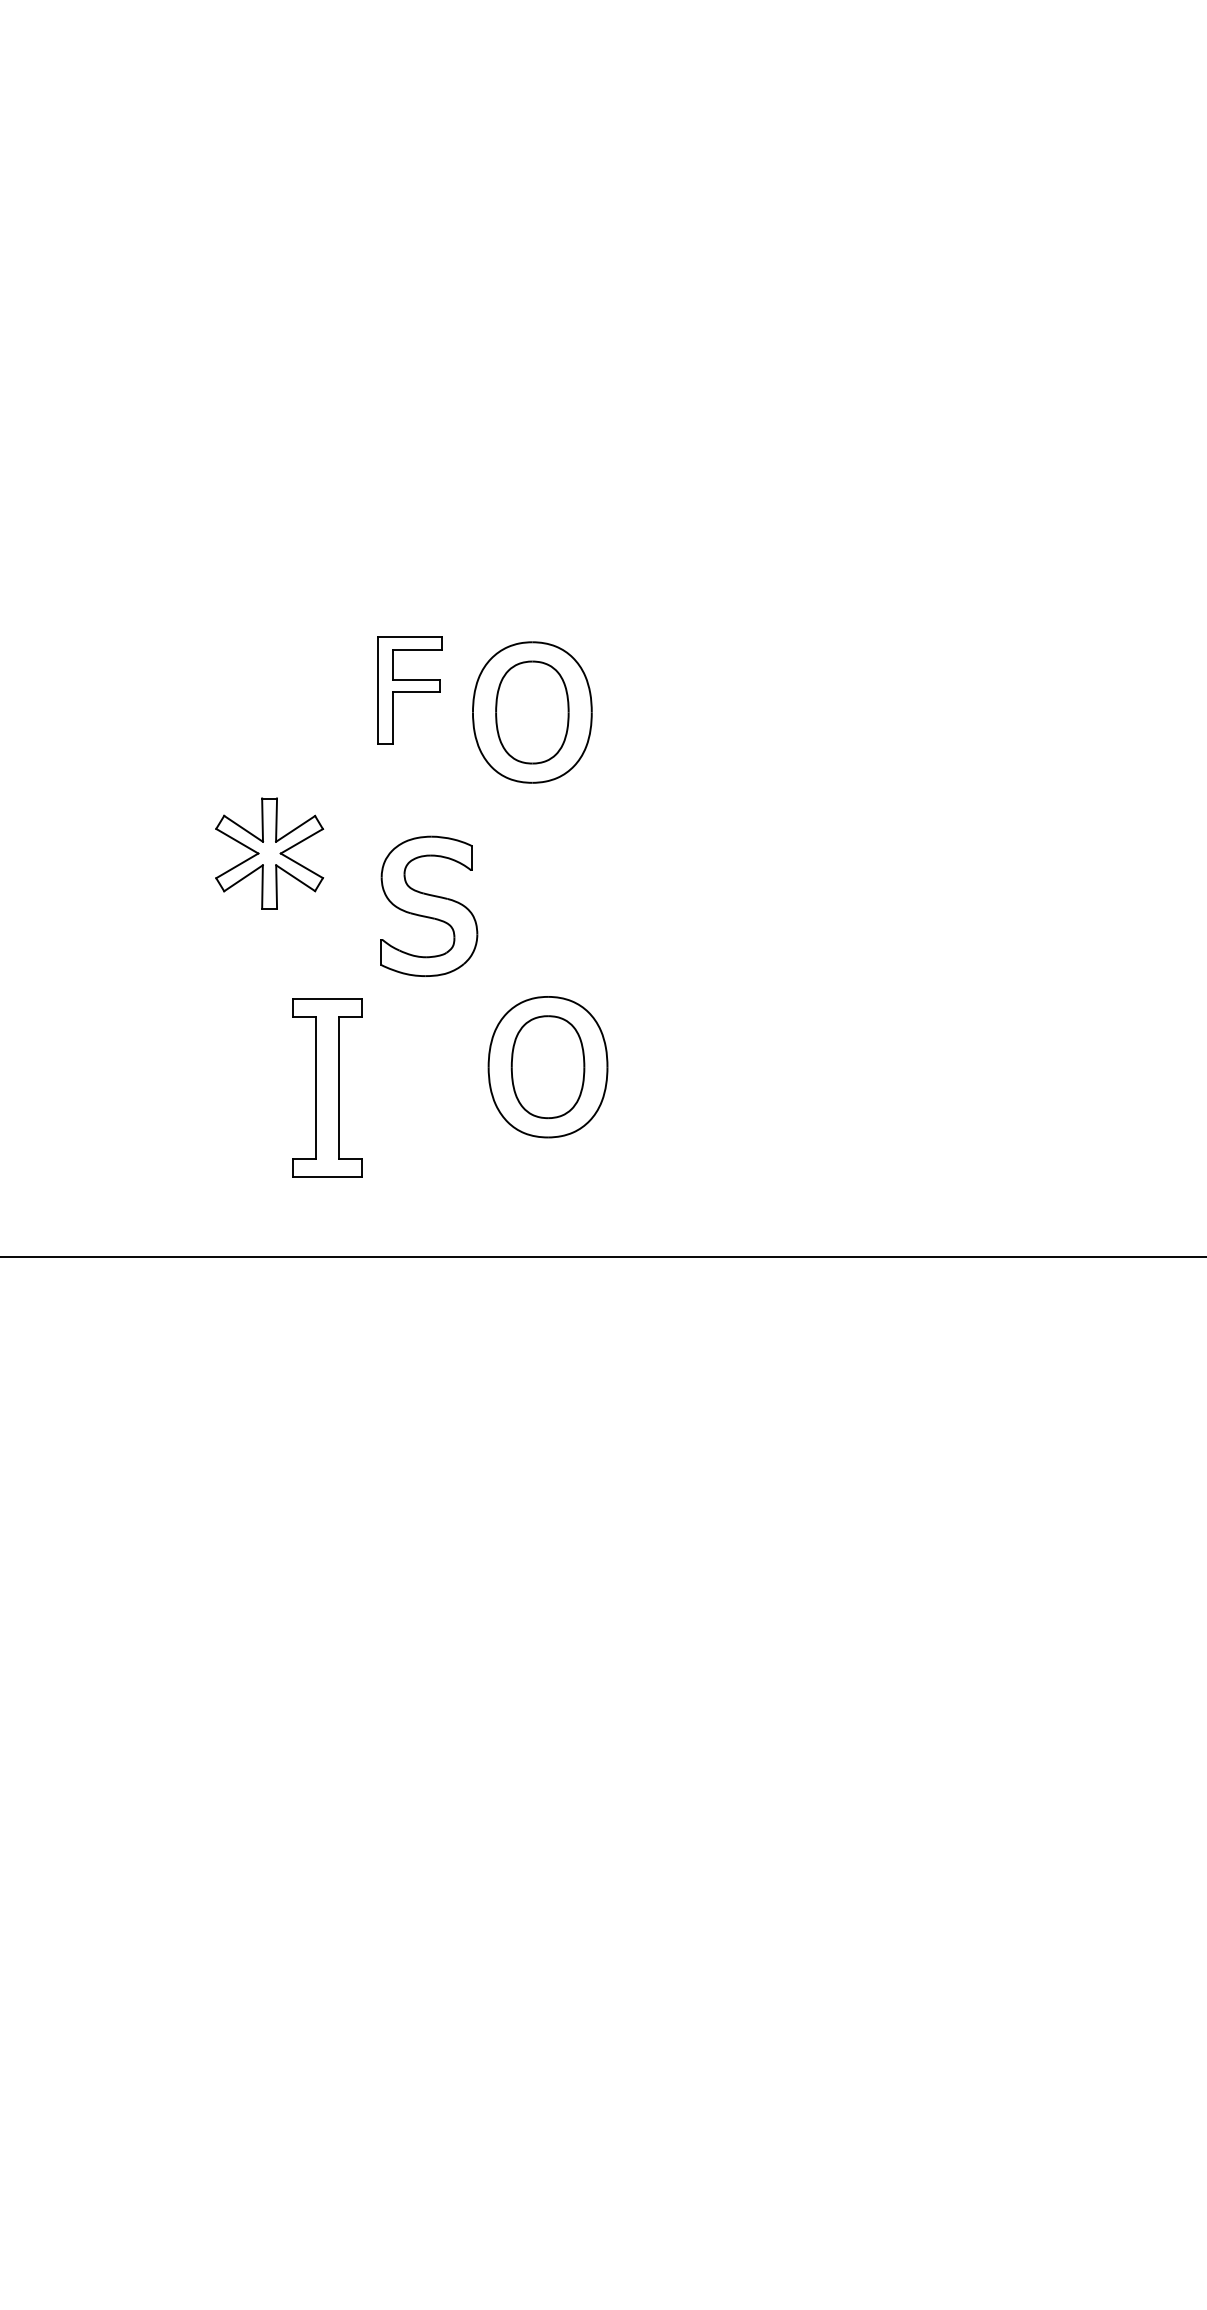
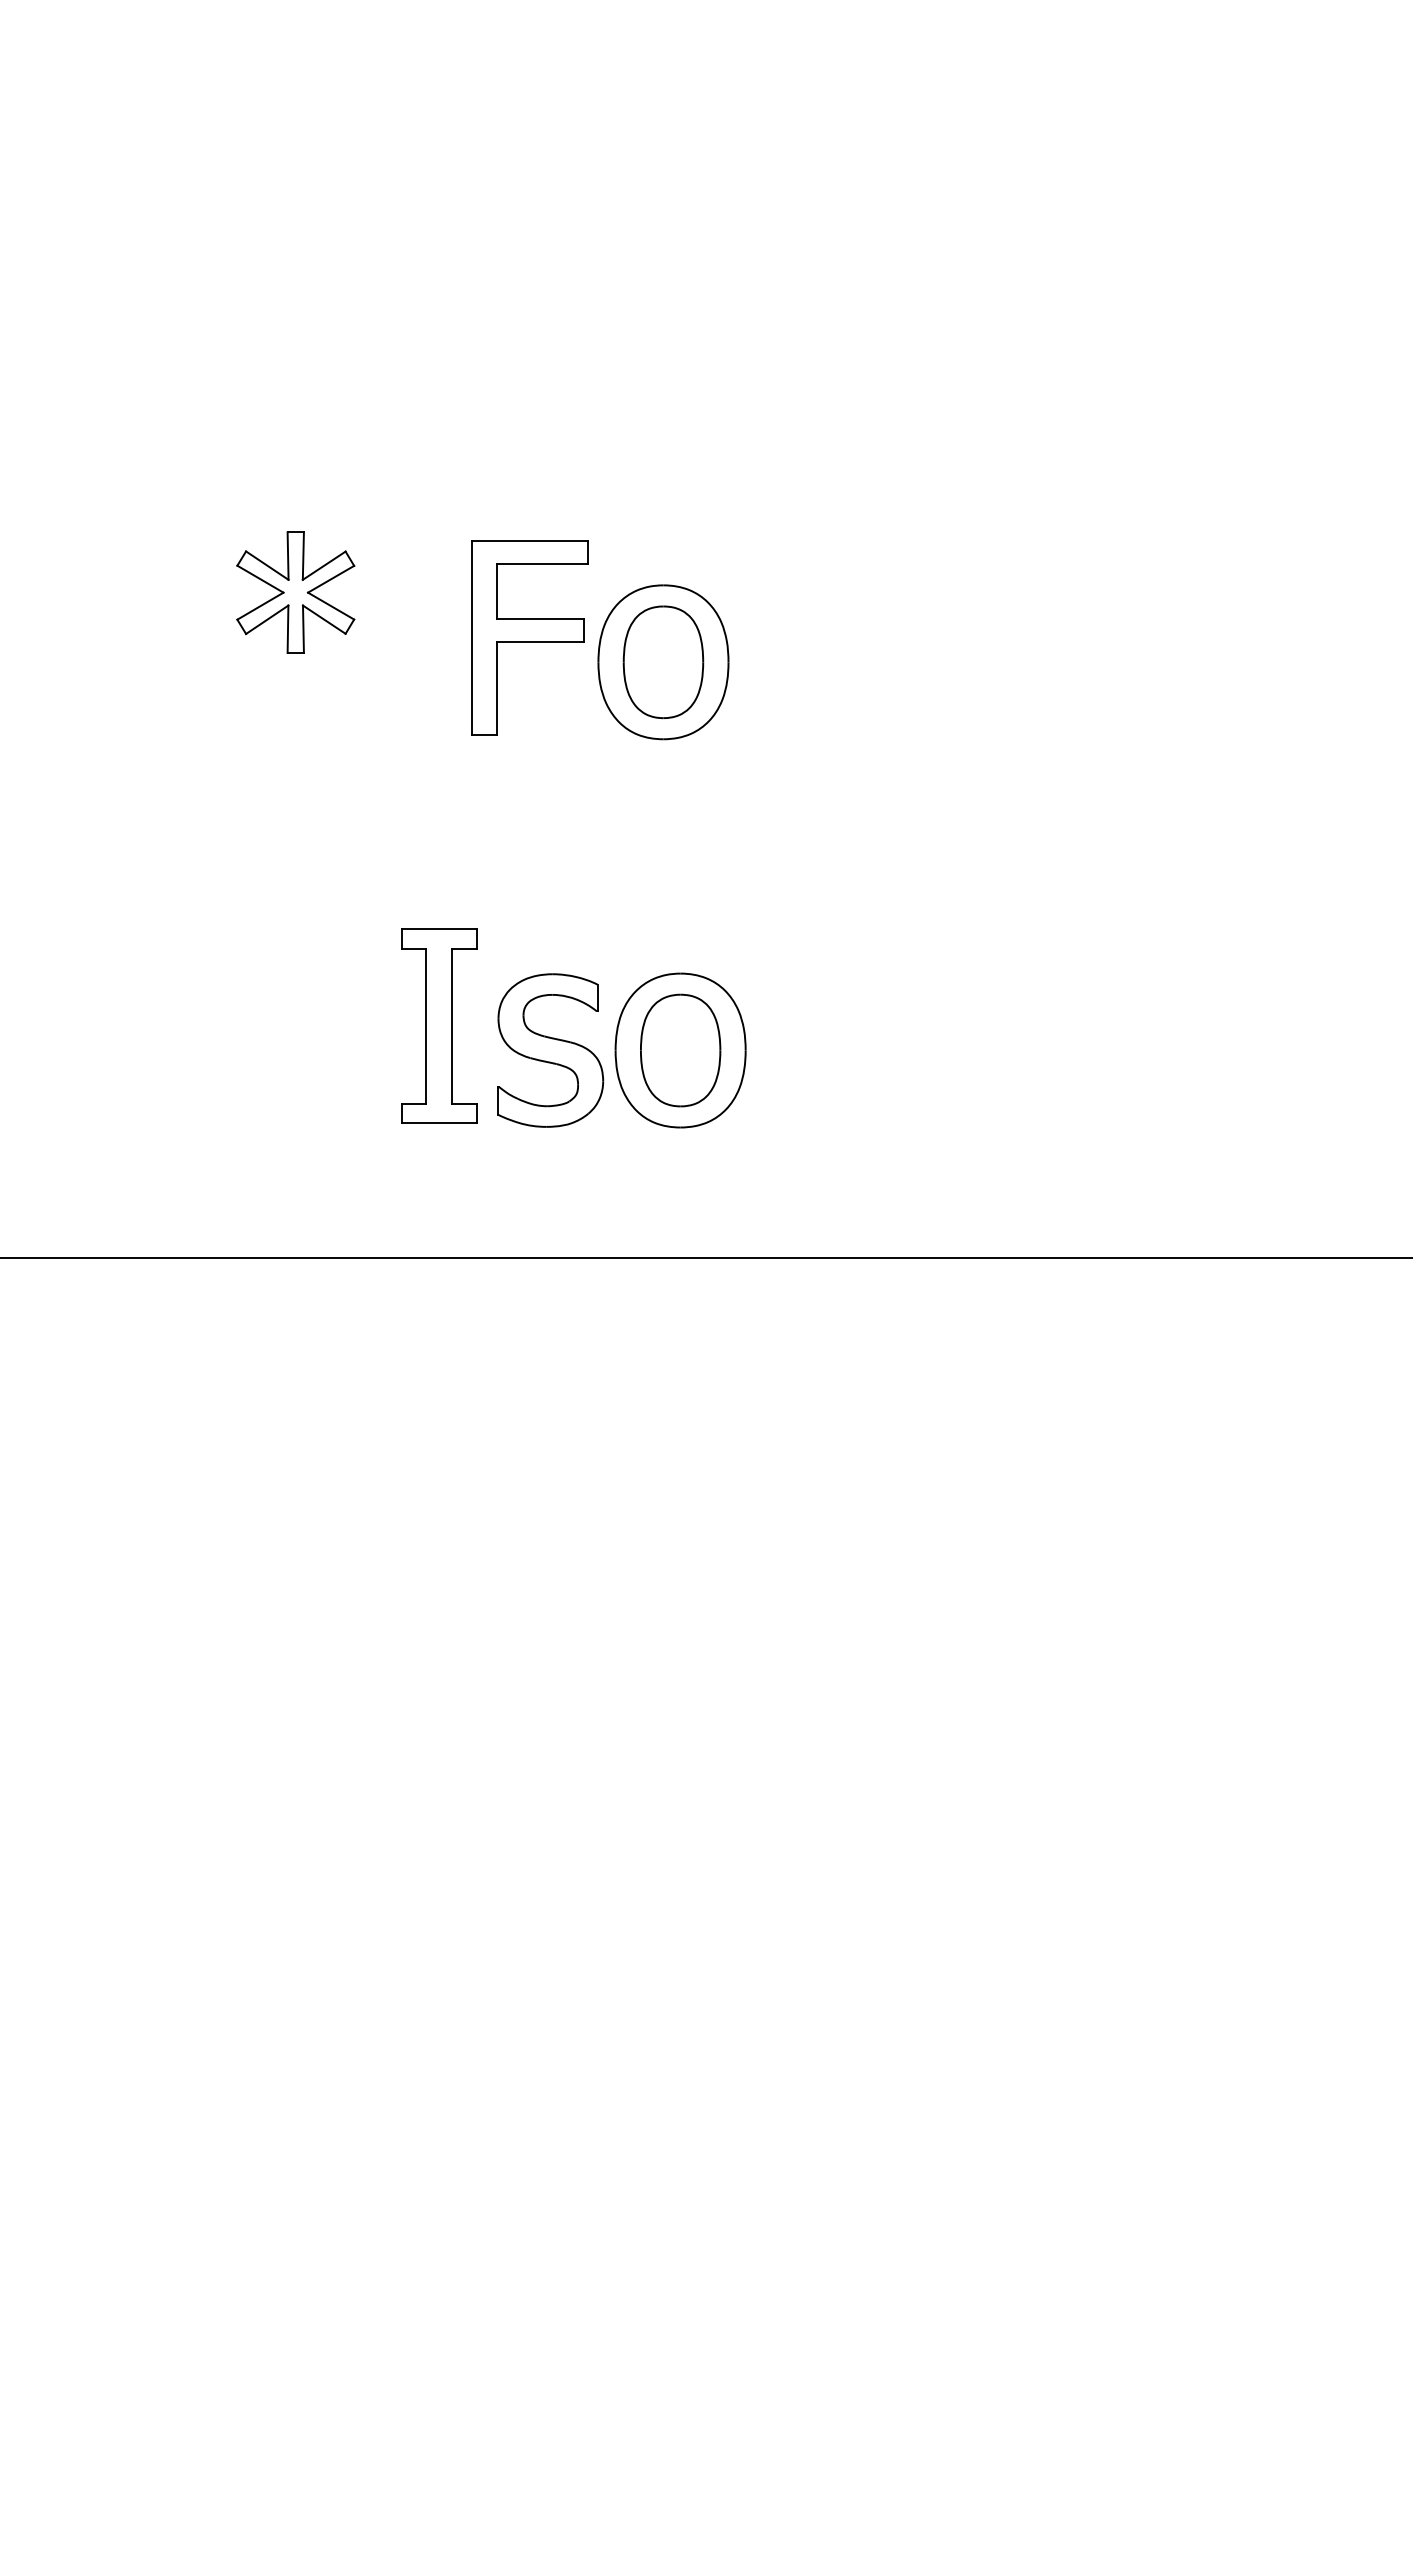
part: (410, 689) -> (529, 637), size x1.67
part: (269, 853) -> (295, 592), moved
part: (429, 906) -> (550, 1050), moved
part: (327, 1087) -> (439, 1025), moved

